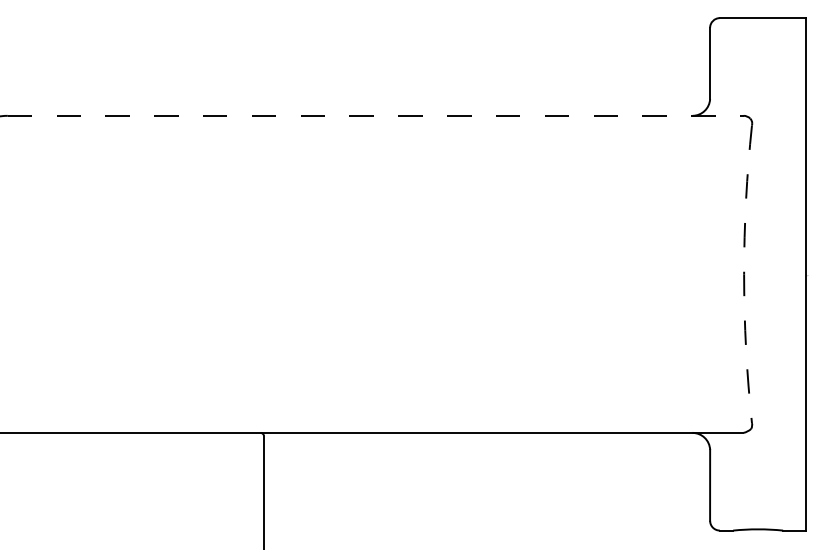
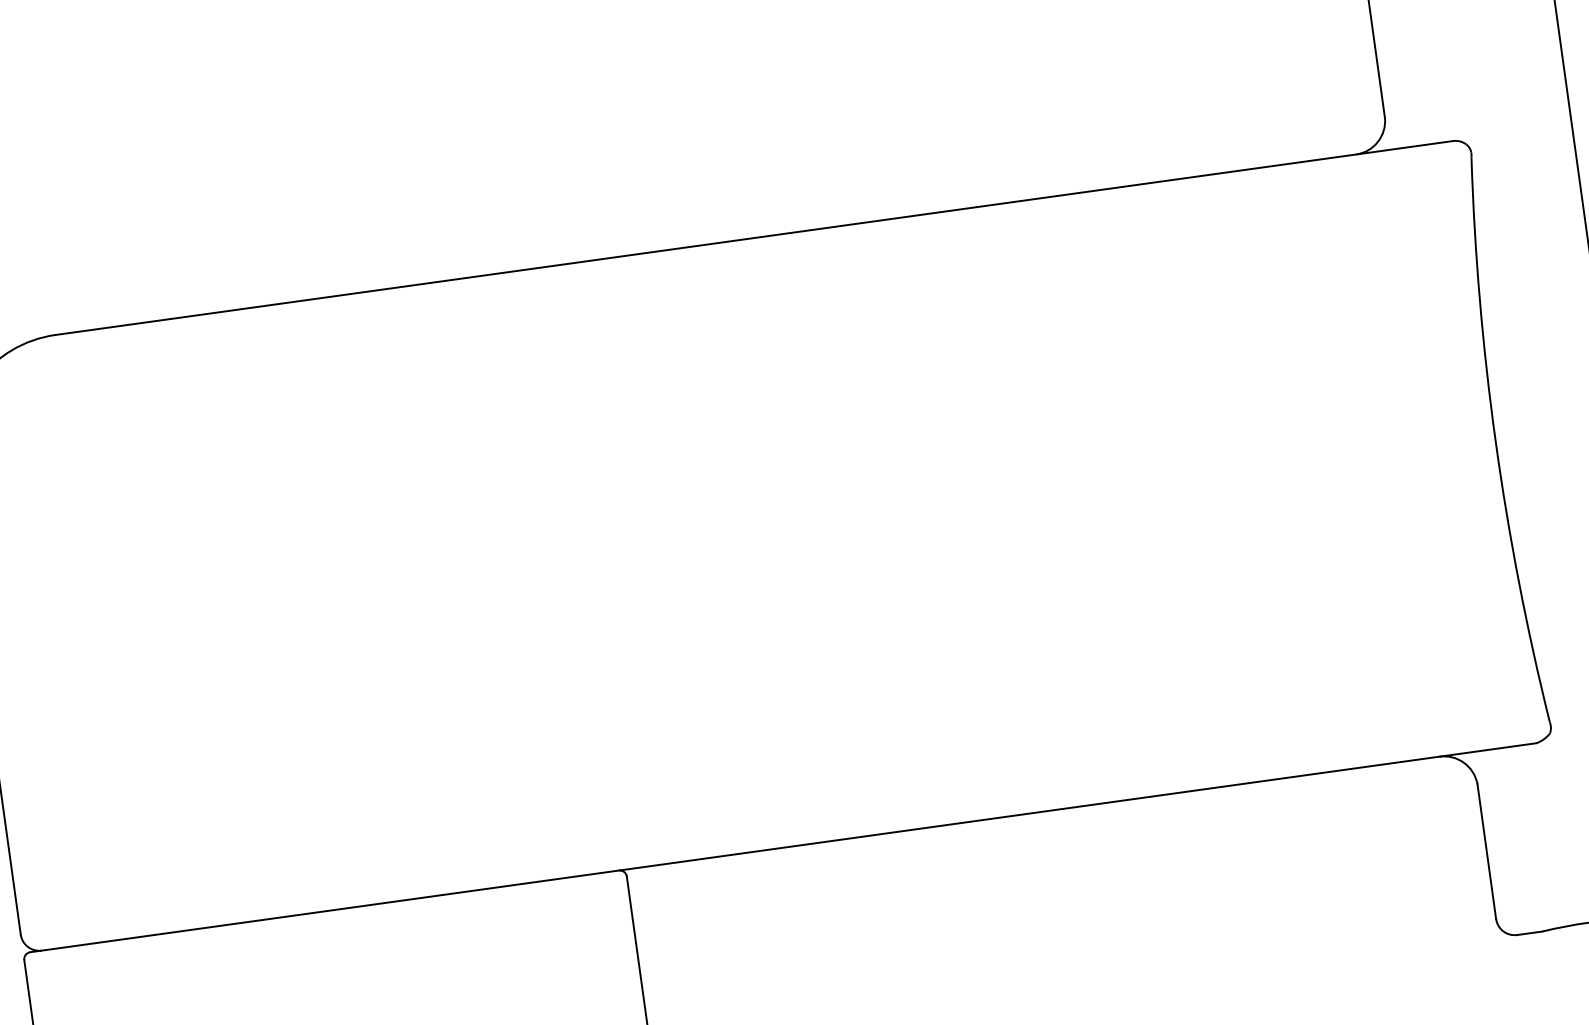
line: (375, 115) -> (753, 237), dashed -> solid
arc: (744, 274) -> (1496, 442), dashed -> solid

